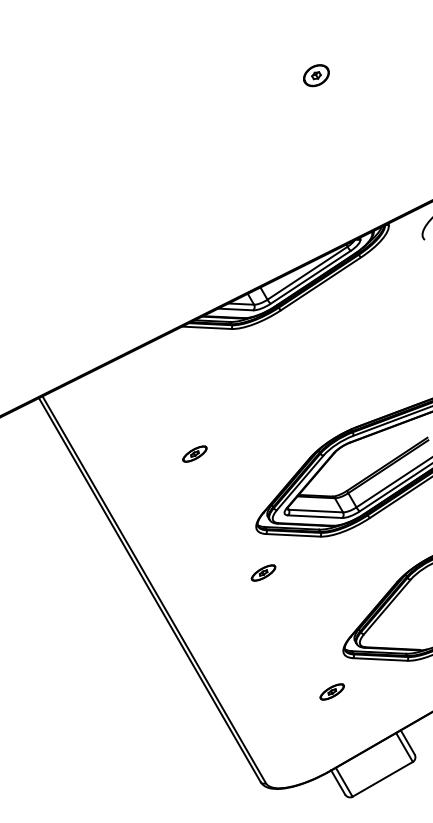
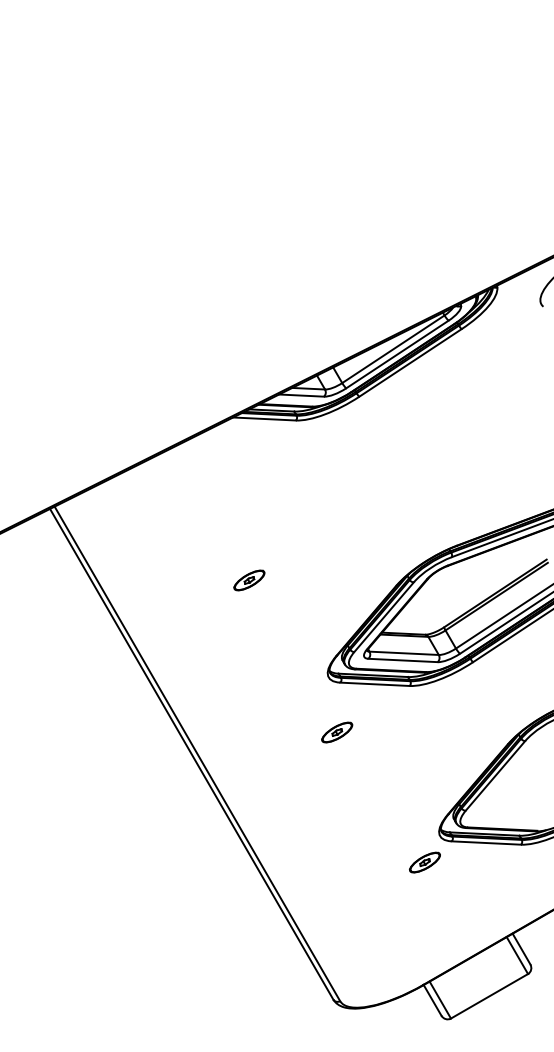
part: (316, 75) -> (404, 96), removed
part: (331, 691) -> (424, 862), moved

